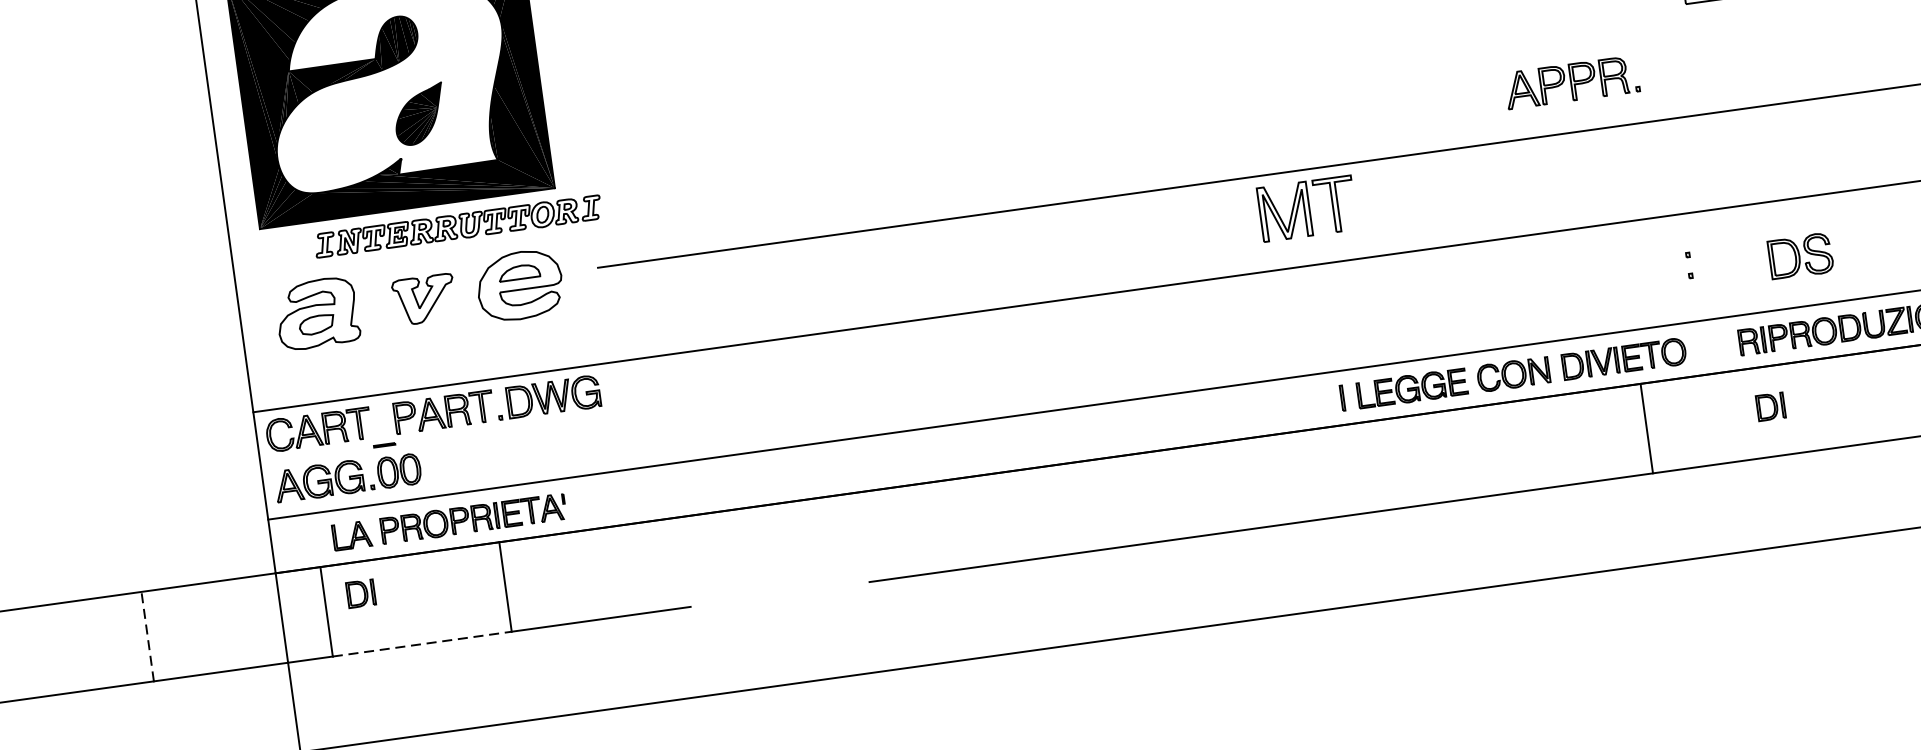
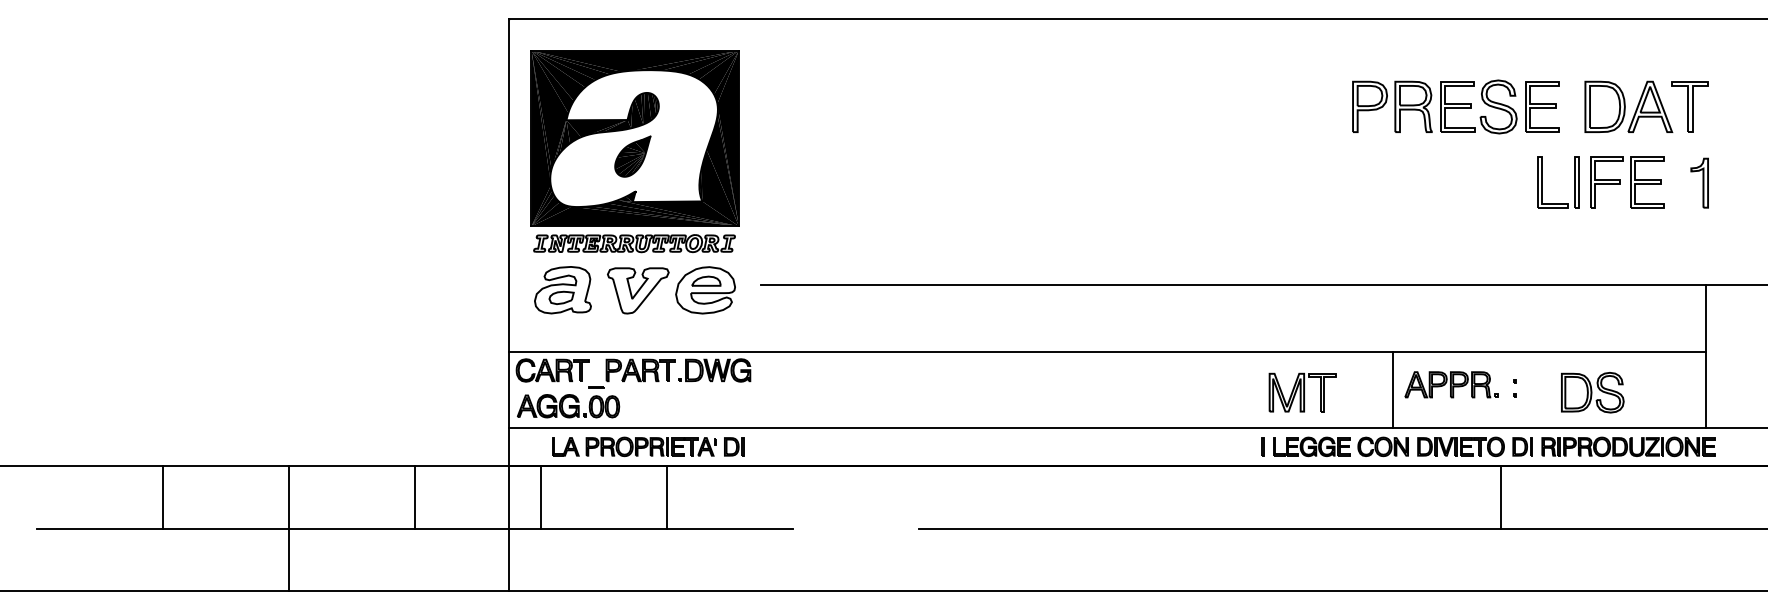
part: (1571, 82) -> (1451, 384), moved
part: (419, 114) -> (632, 156), moved
part: (1307, 208) -> (1302, 392), moved
part: (458, 226) -> (634, 243), moved
part: (1800, 255) -> (1592, 392), size x1.43
line: (1515, 291) -> (1392, 389), added
part: (424, 299) -> (638, 290), size x1.43
part: (1770, 406) -> (1522, 446), moved
line: (1645, 427) -> (1500, 496), moved
part: (361, 593) -> (734, 446), moved
line: (147, 635) -> (414, 496), dashed -> solid
line: (421, 644) -> (603, 528), dashed -> solid

